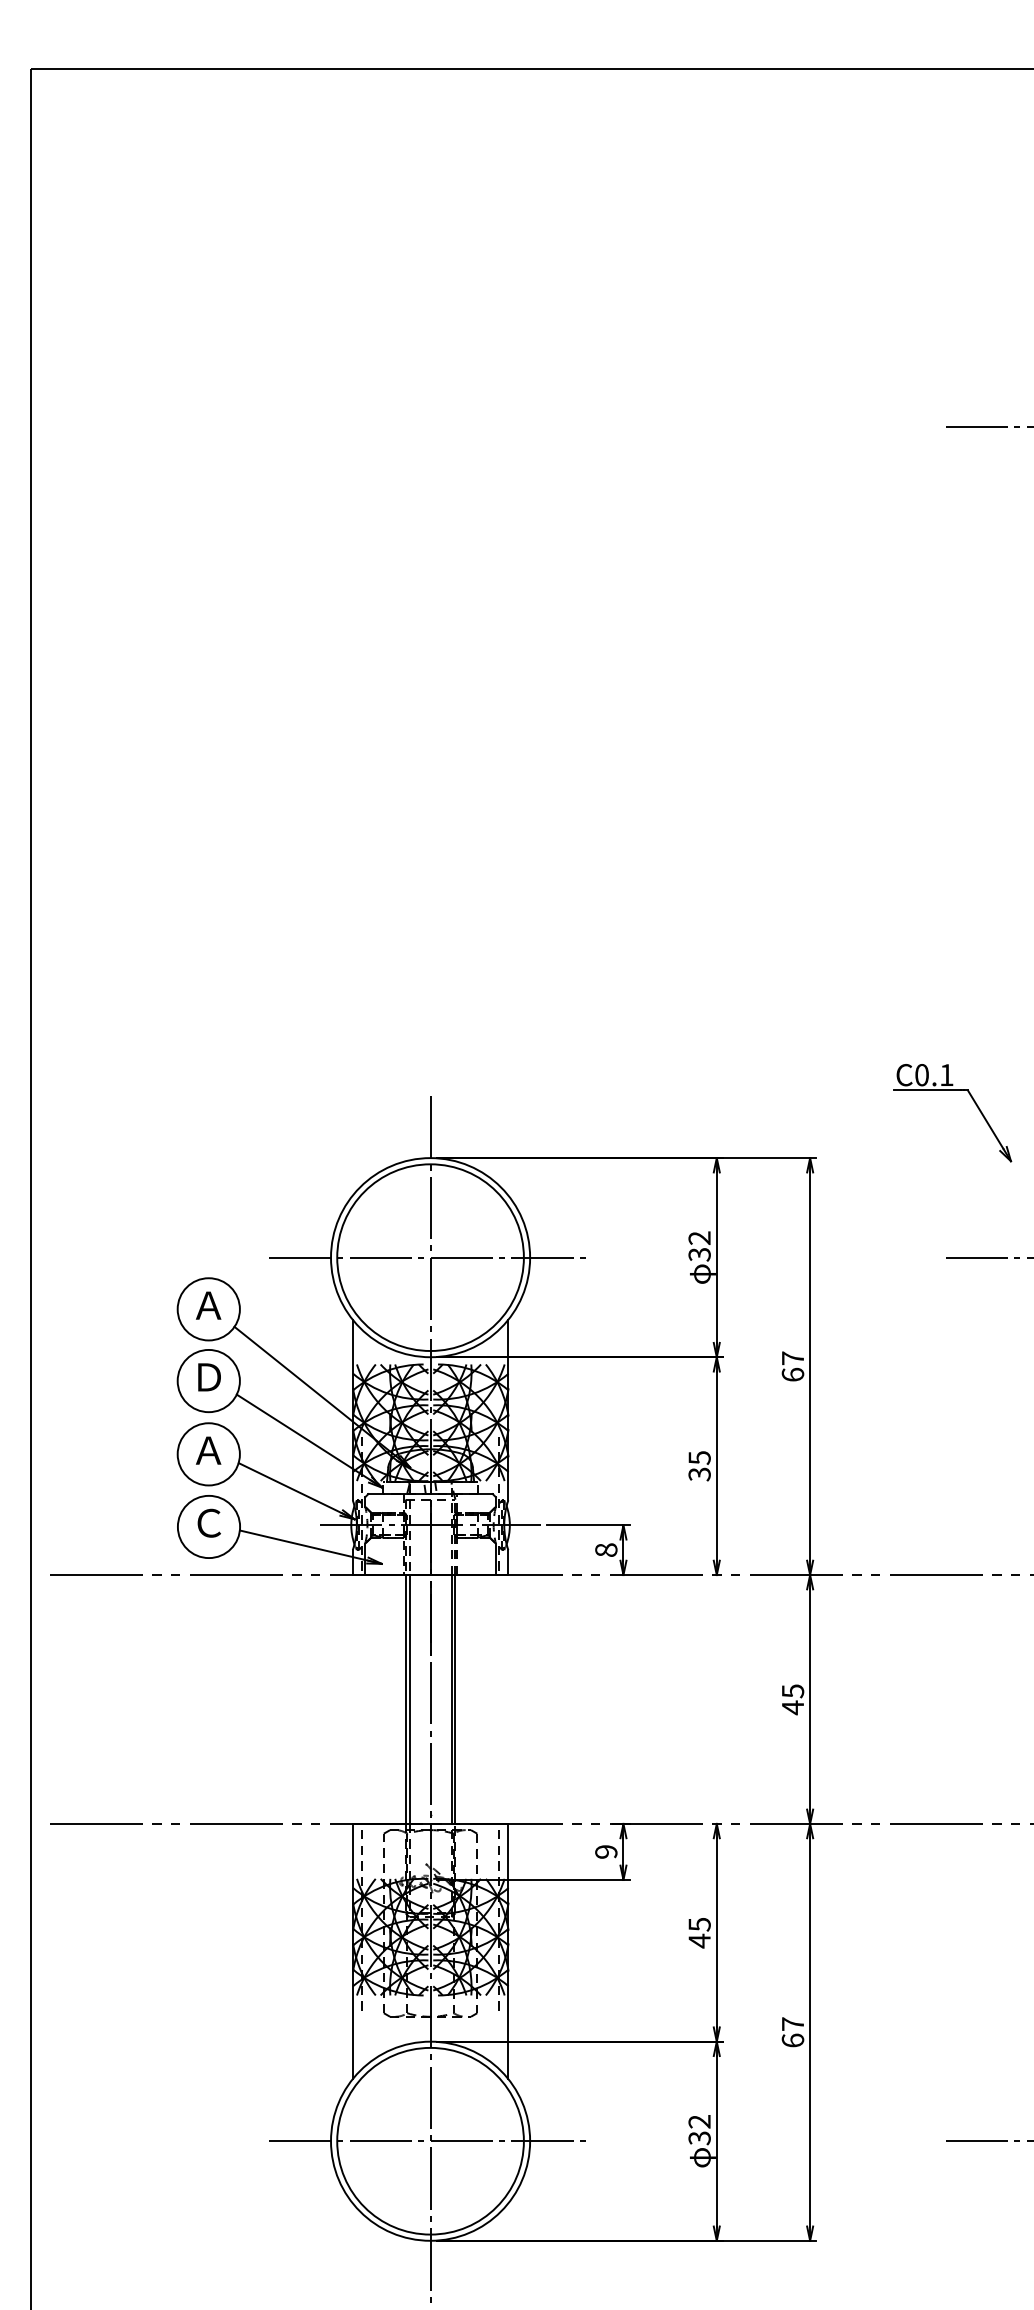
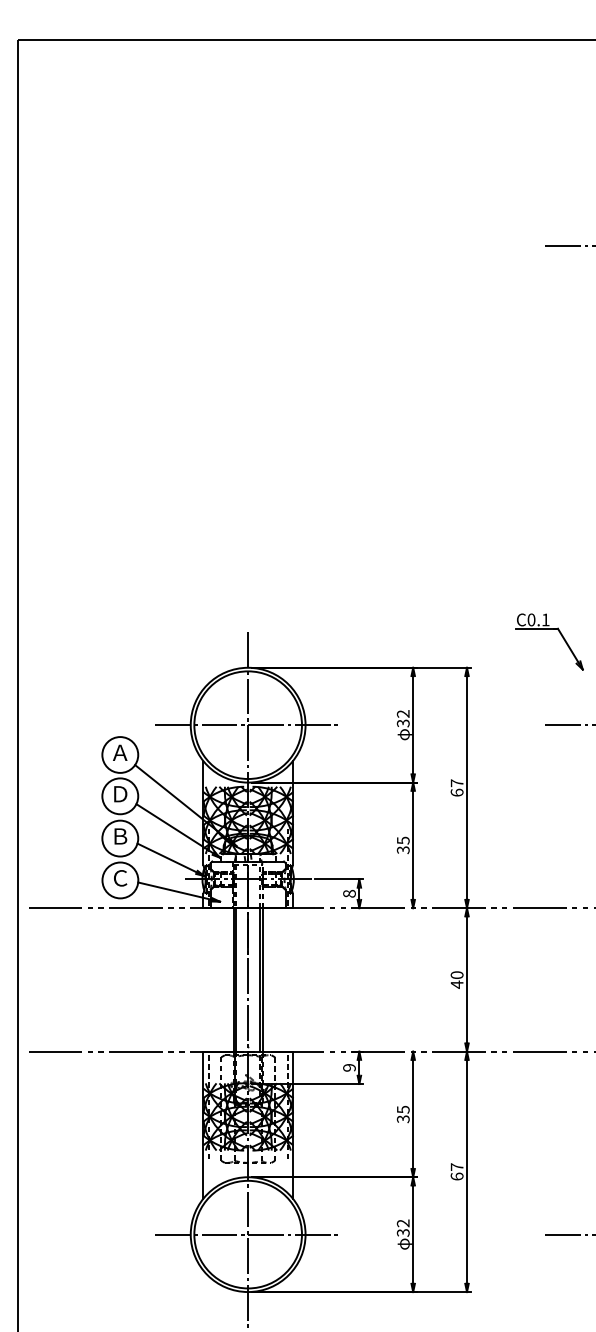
text: (209, 1450) -> (120, 836), Ａ -> Ｂ
text: (791, 1691) -> (456, 975), 45 -> 40
text: (698, 1941) -> (402, 1119), 45 -> 35

